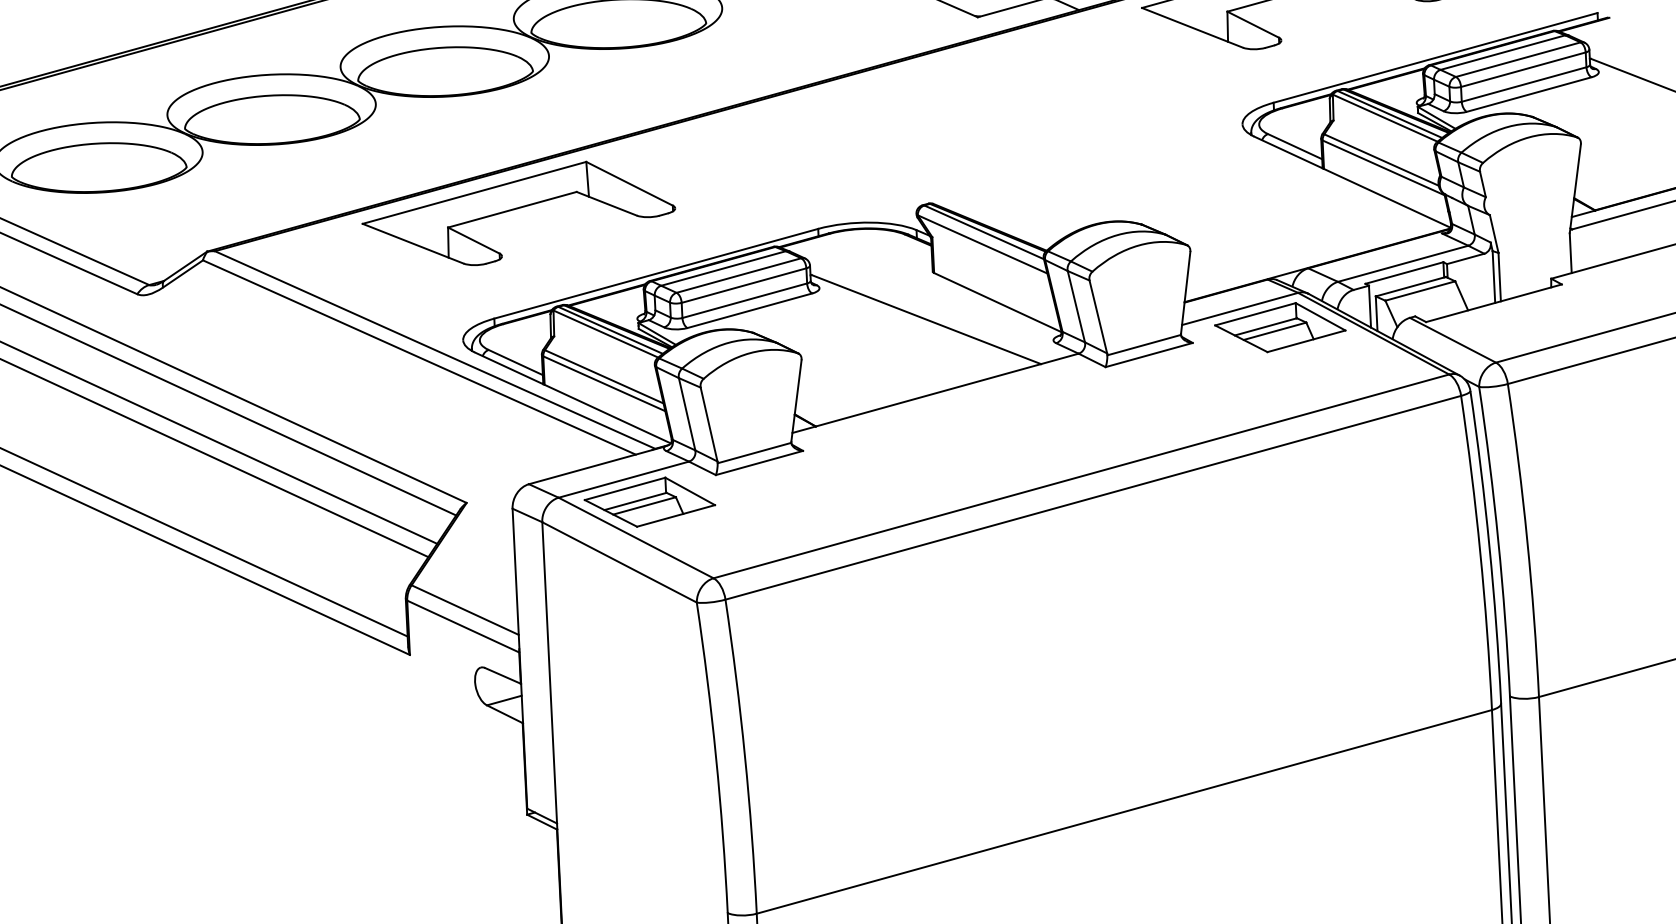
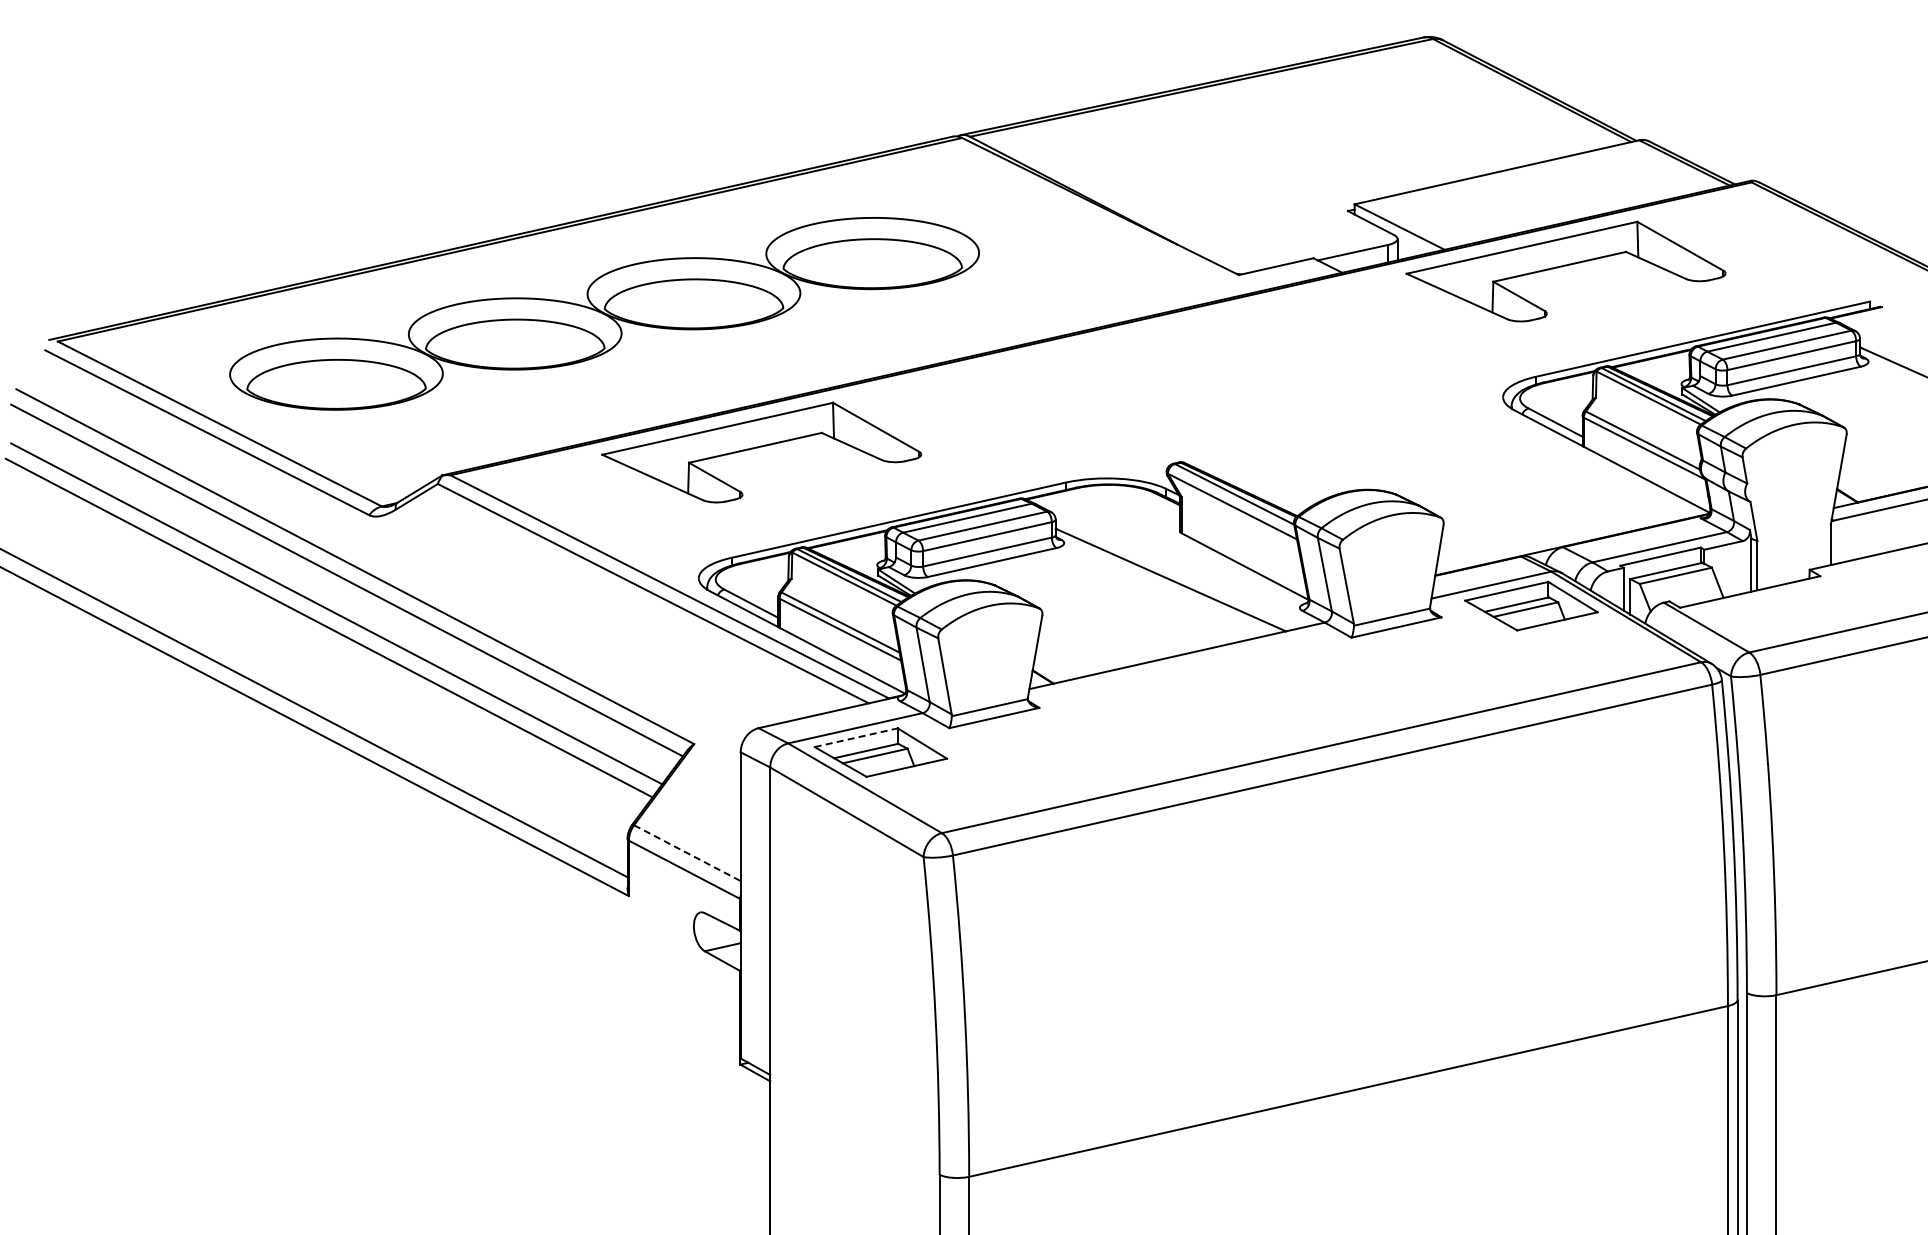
line: (625, 488) -> (856, 737), solid -> dashed
line: (465, 610) -> (687, 853), solid -> dashed

